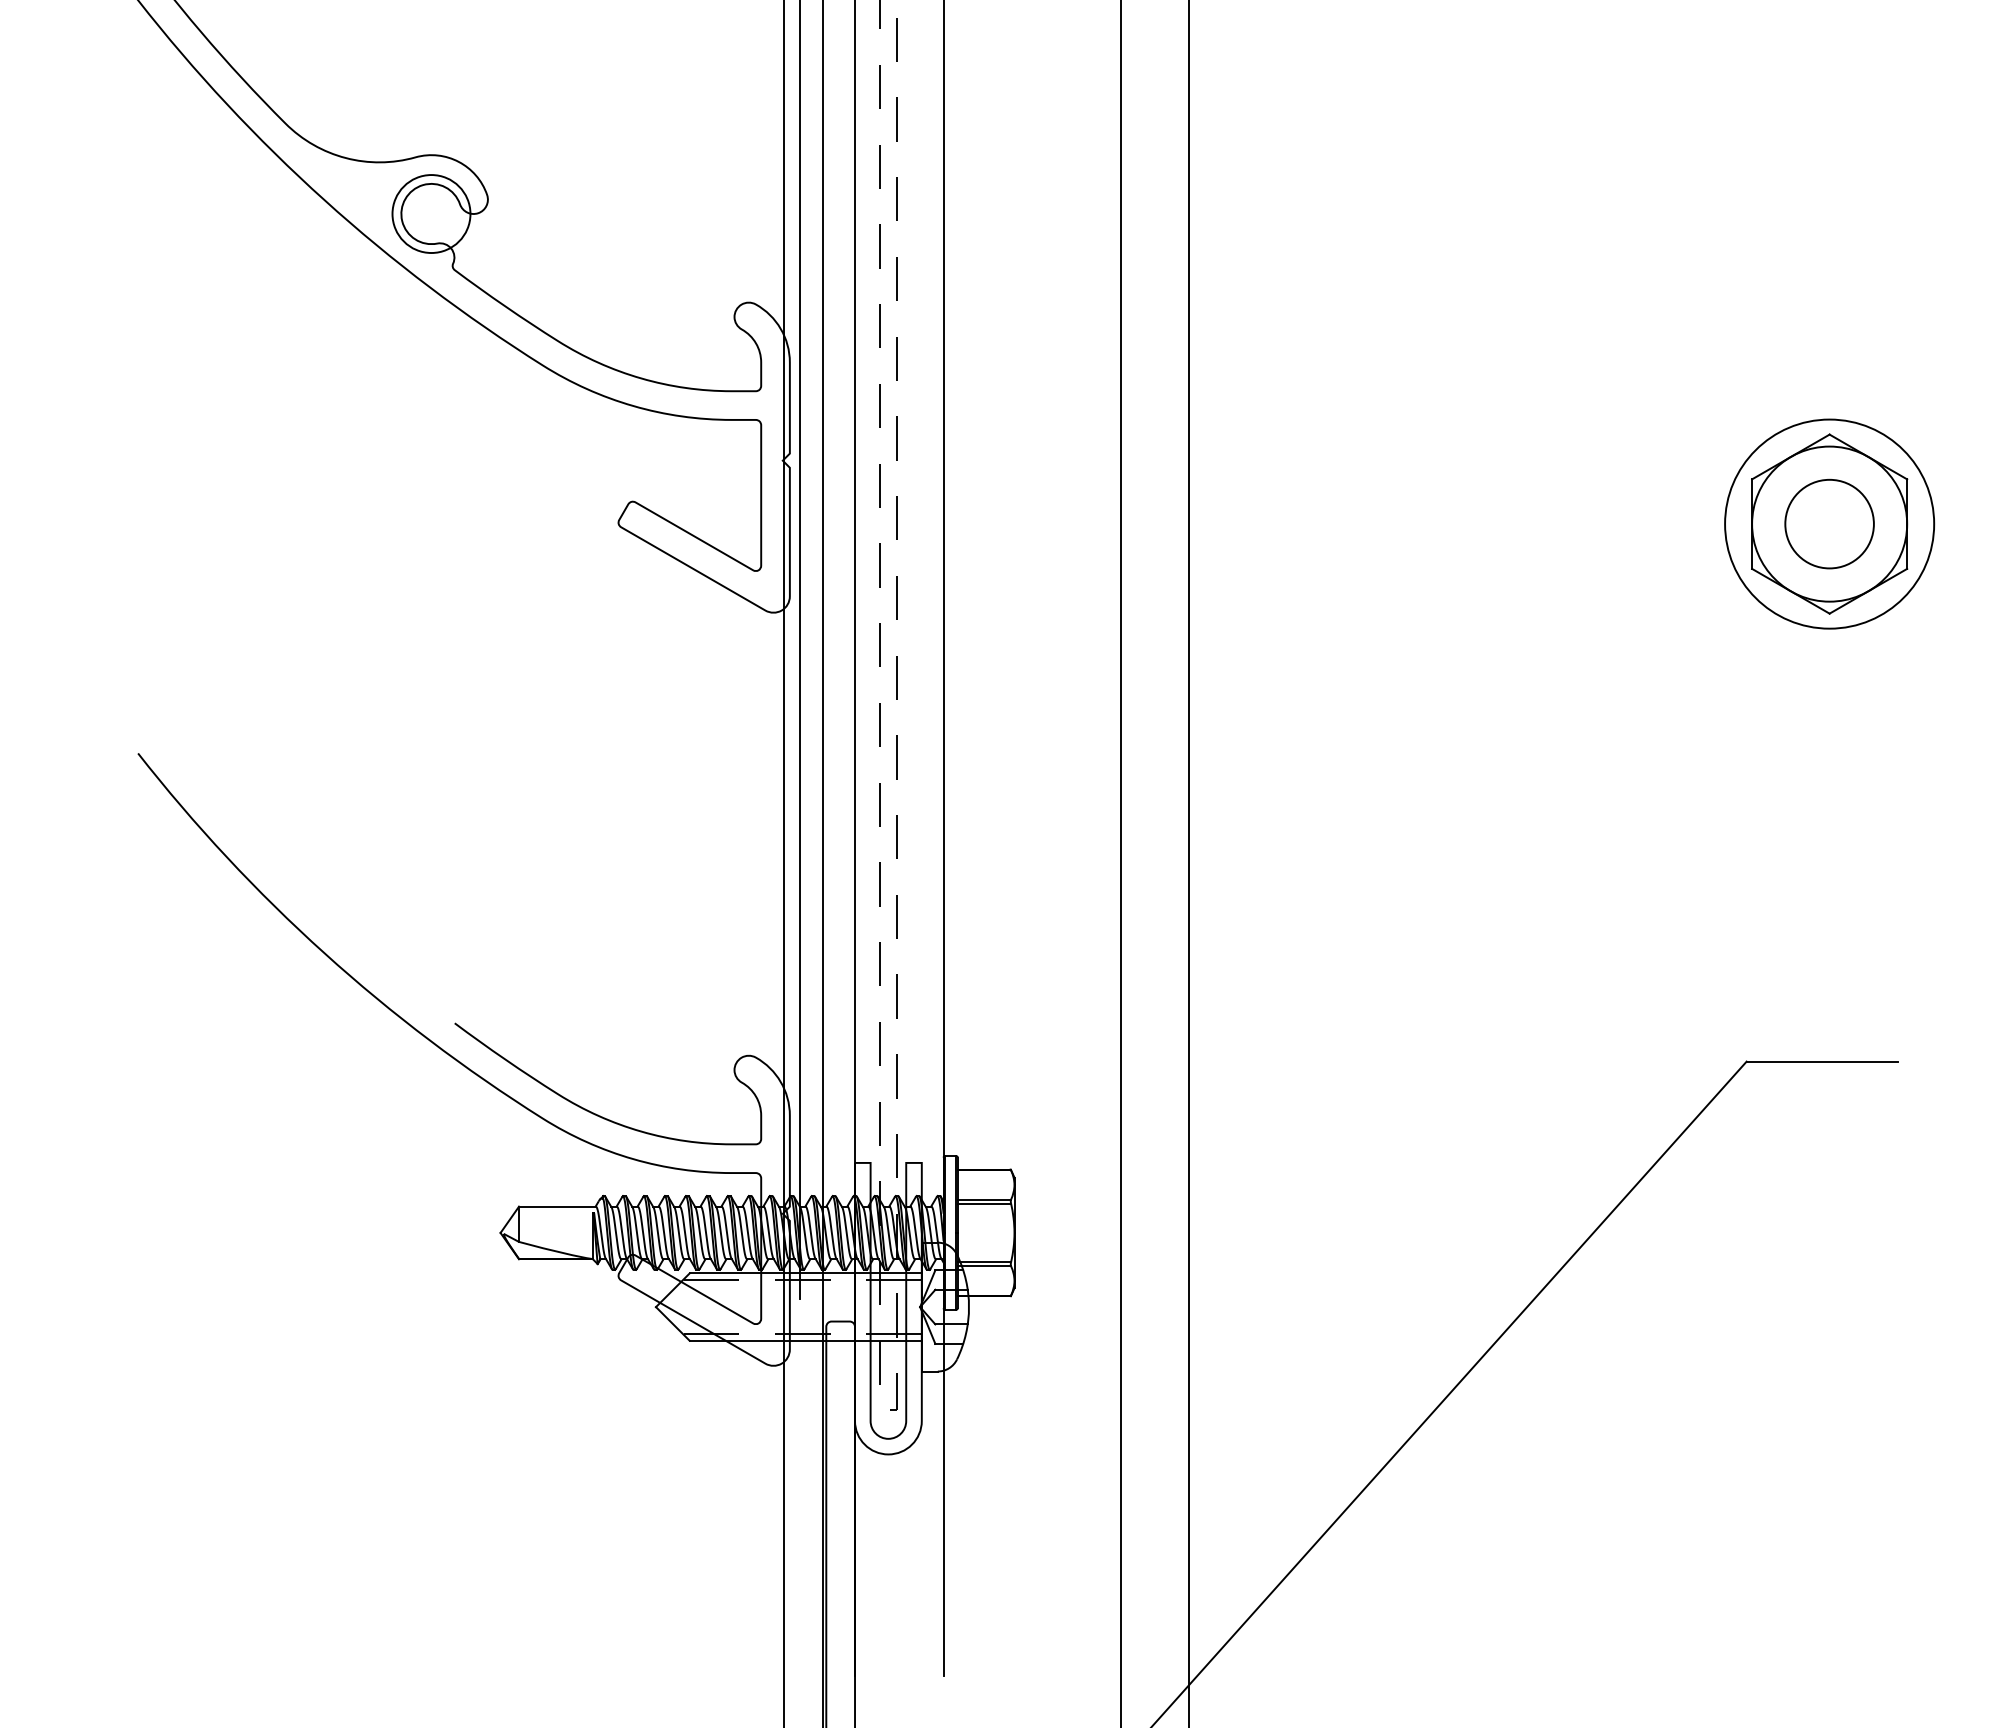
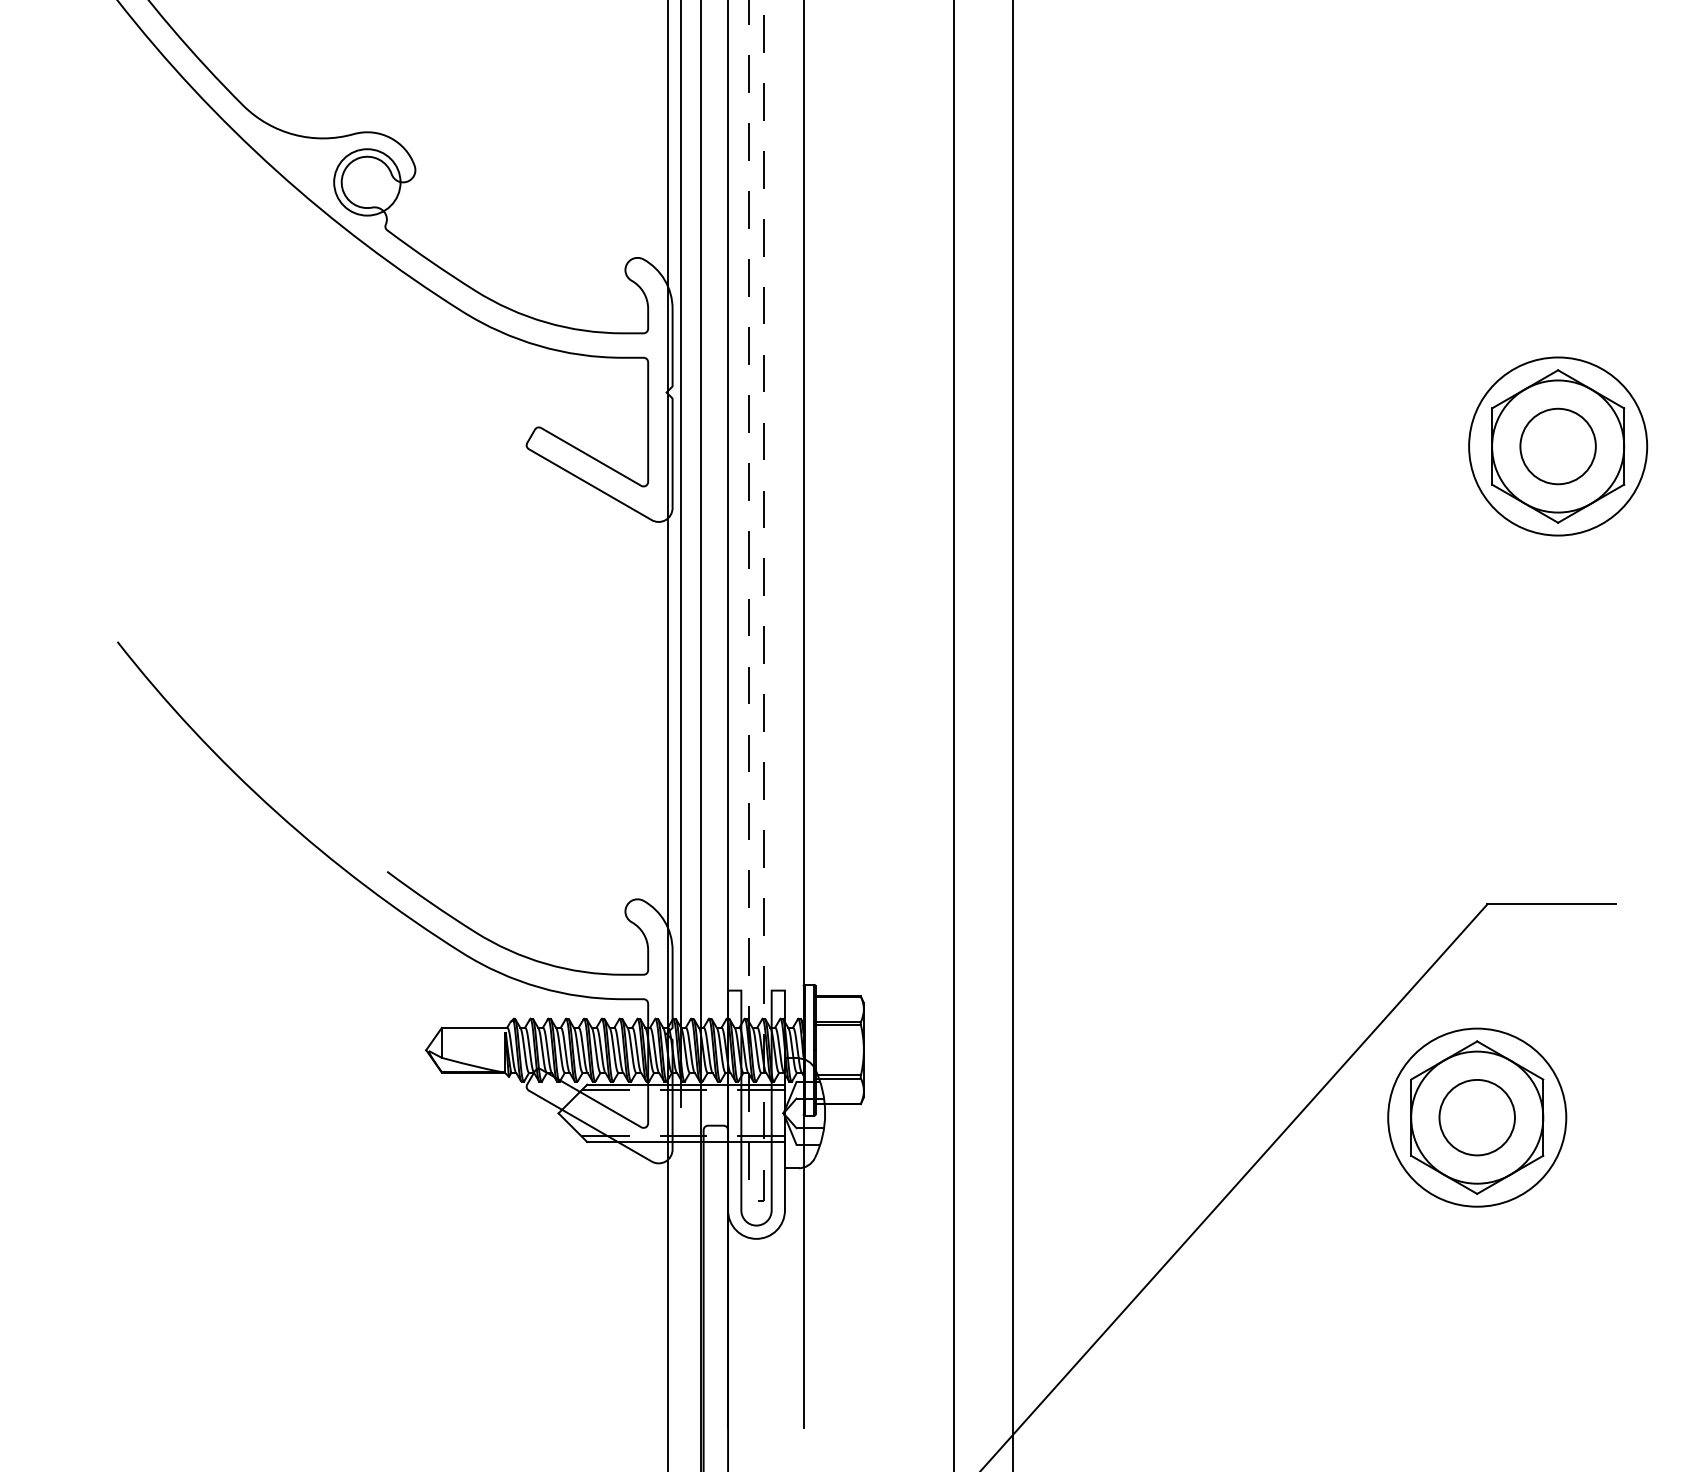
part: (1734, 1311) -> (1477, 1117), added

